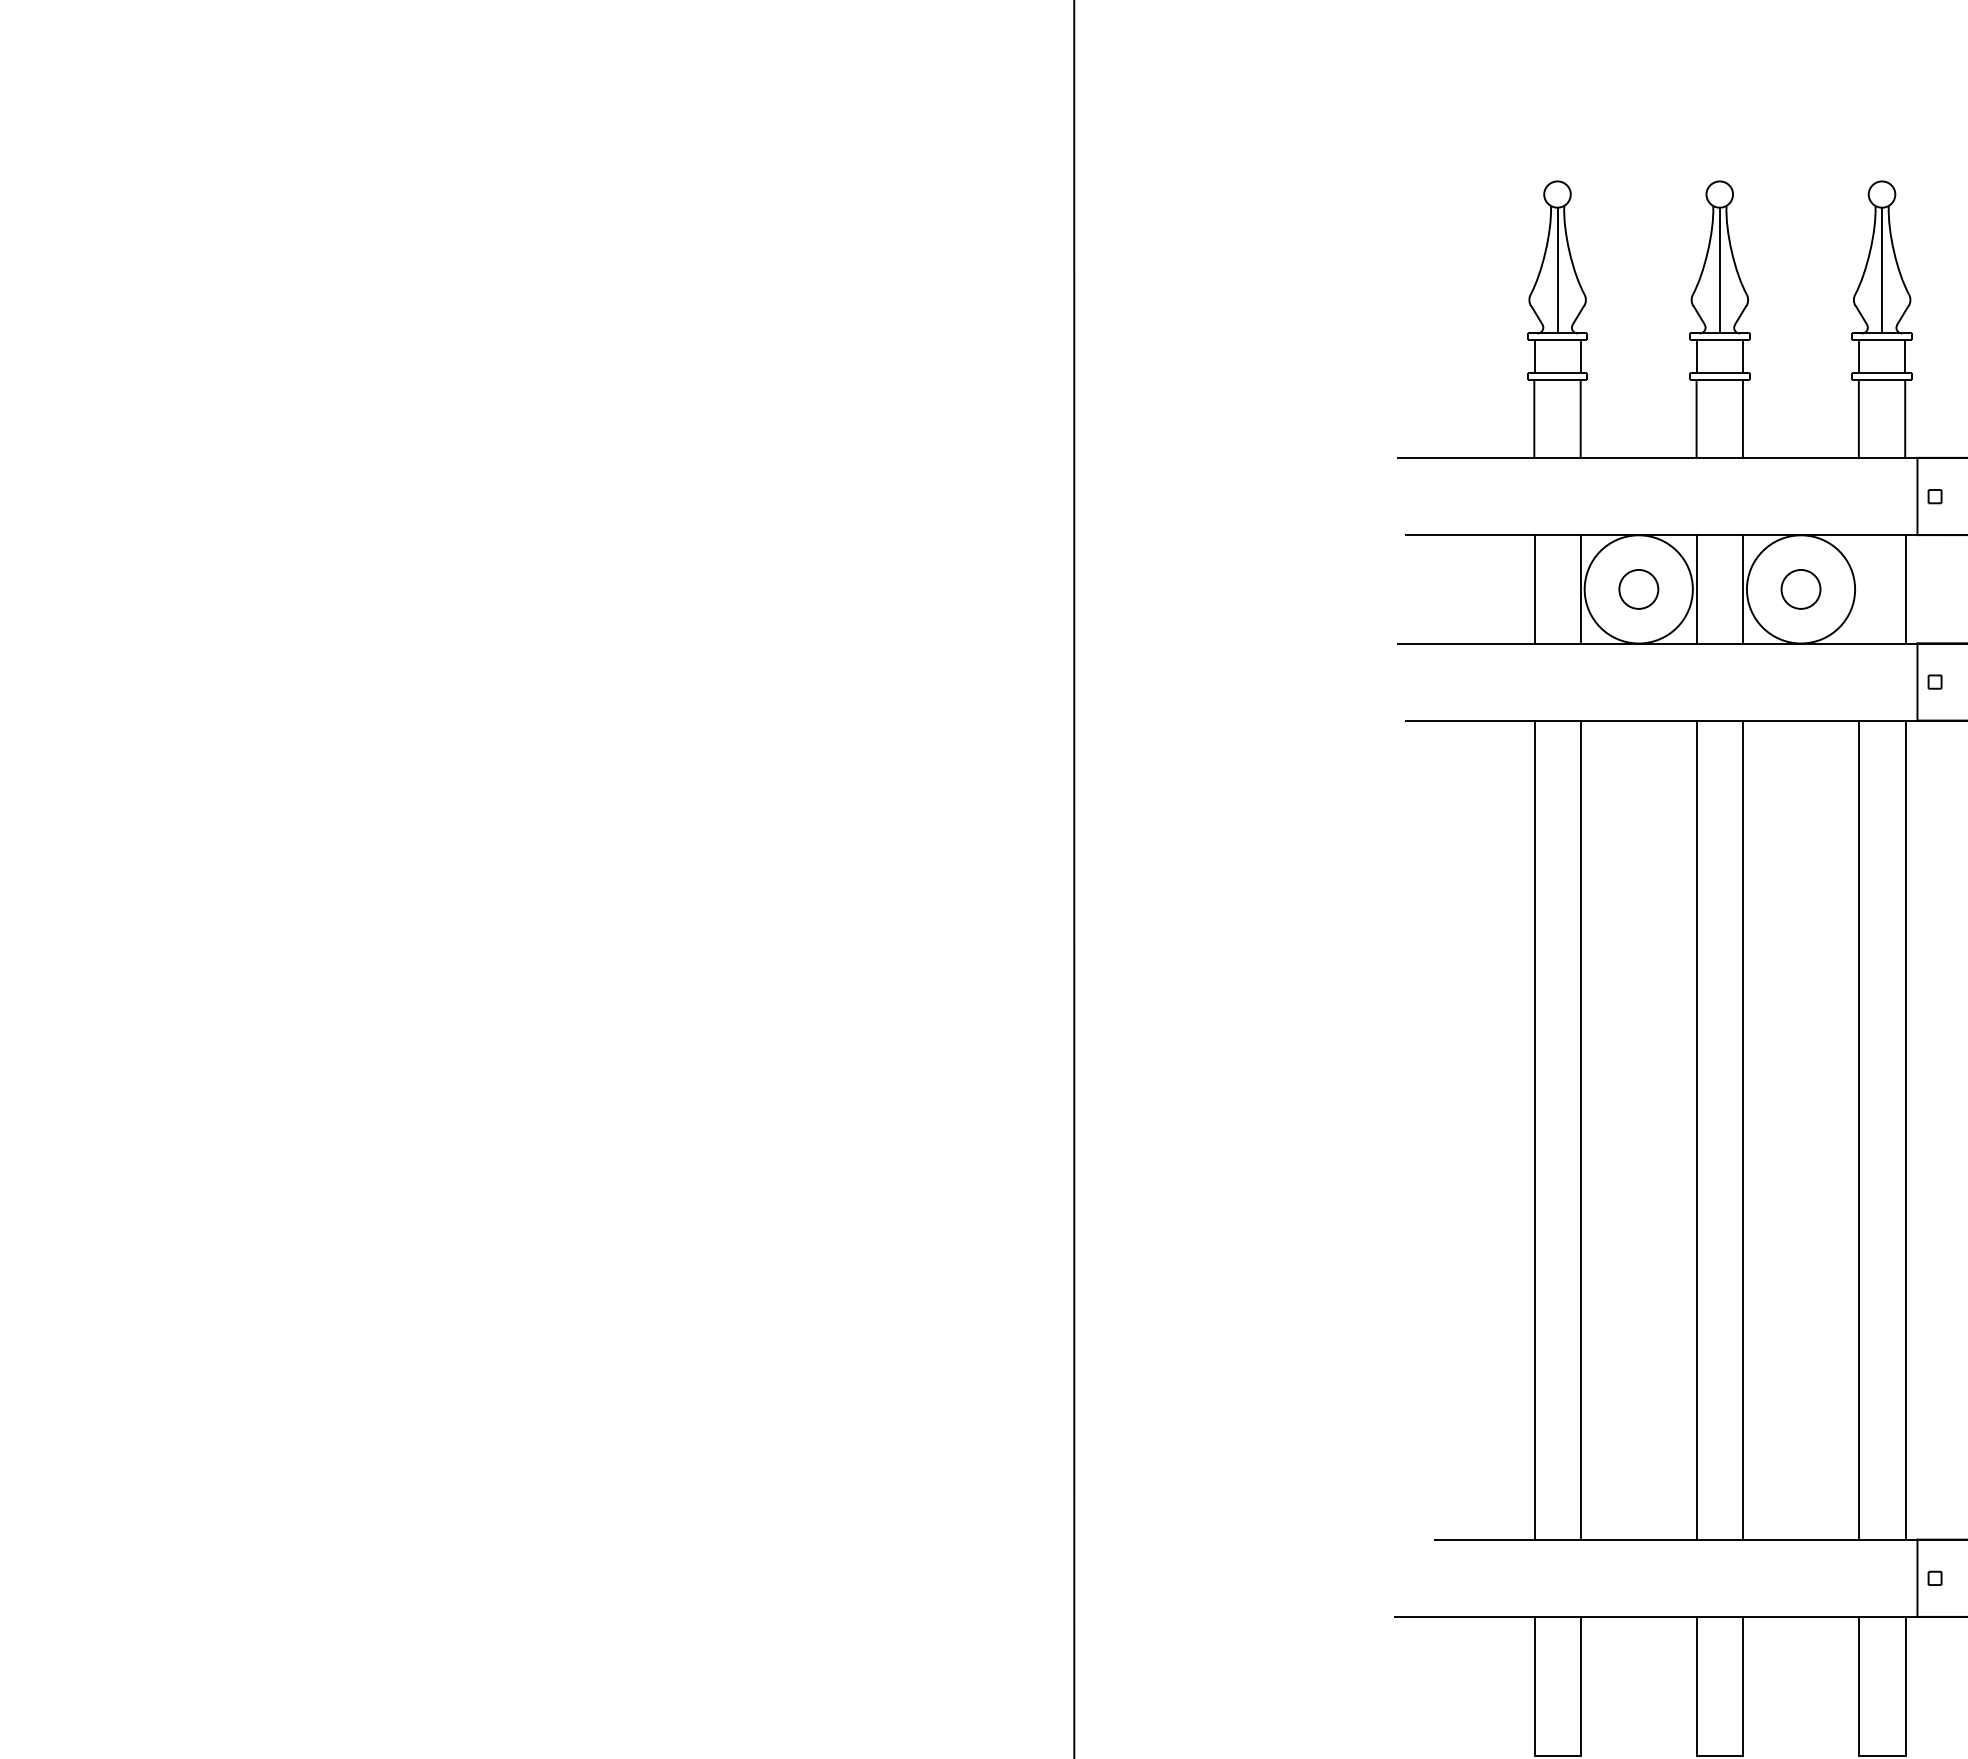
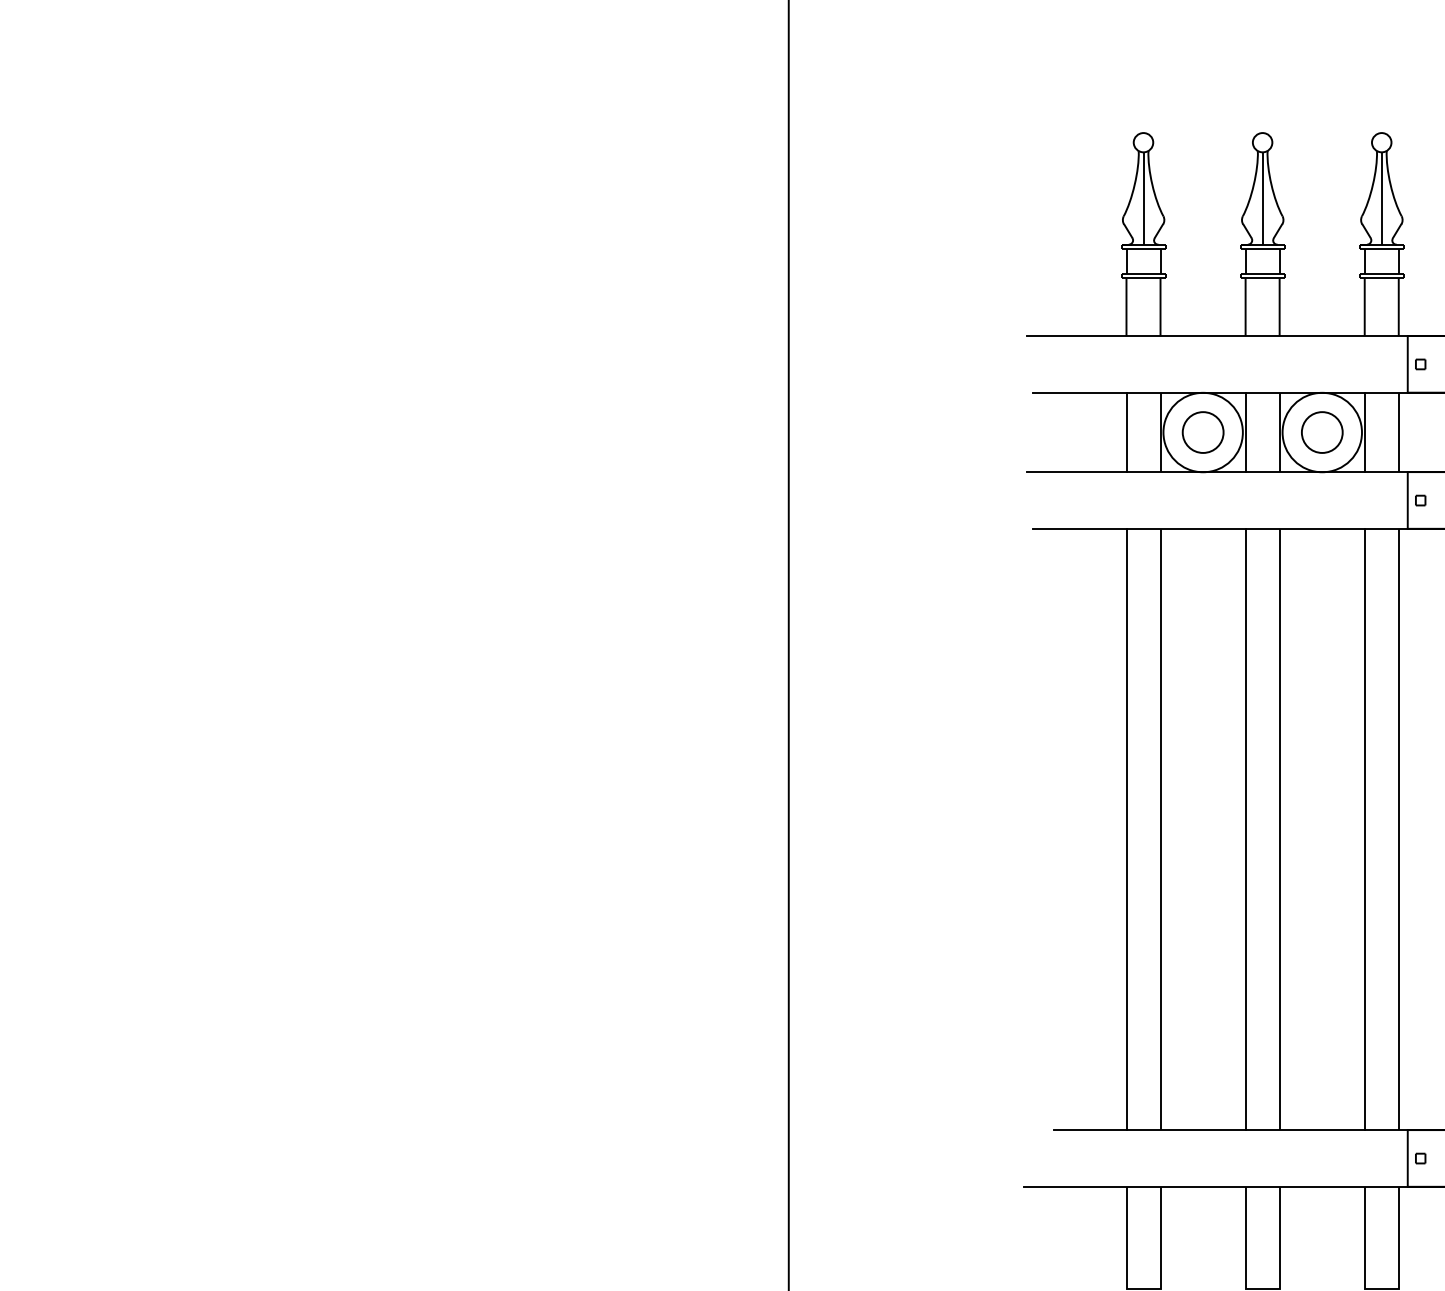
circle: (1638, 589) -> (1202, 432), size x1.43
circle: (1800, 589) -> (1321, 432), size x1.43
line: (1859, 589) -> (1365, 432), added

